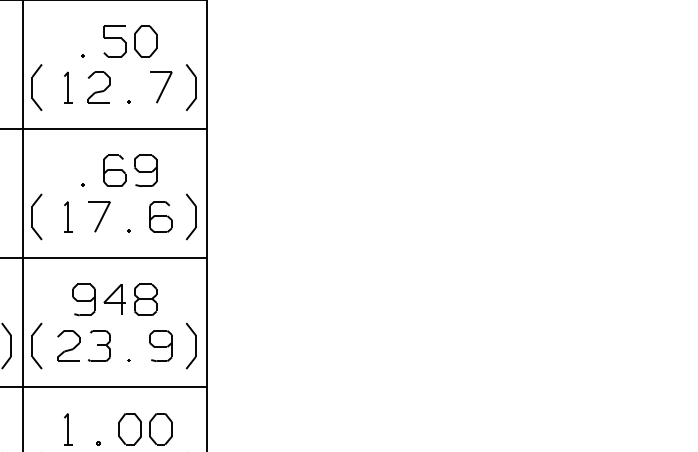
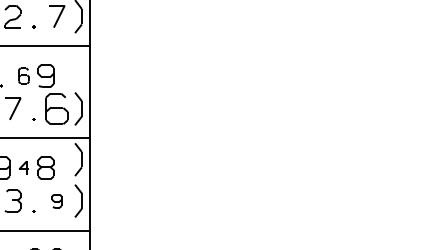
part: (114, 170) -> (23, 75), size x0.7
part: (160, 216) -> (56, 108), size x1.4
part: (190, 287) -> (78, 159), added
part: (114, 299) -> (23, 167), size x0.6
part: (160, 346) -> (56, 201), size x0.6

